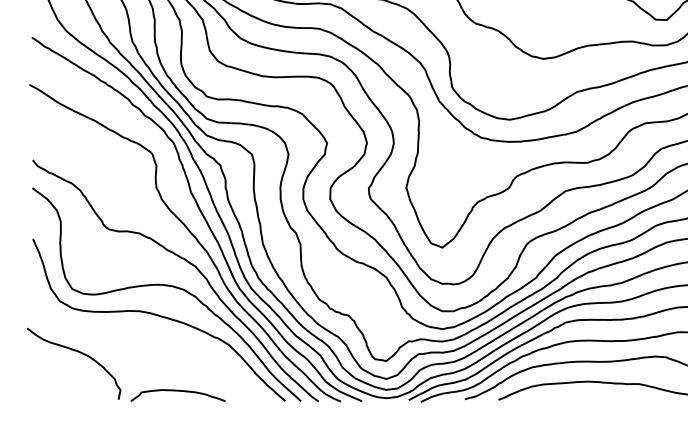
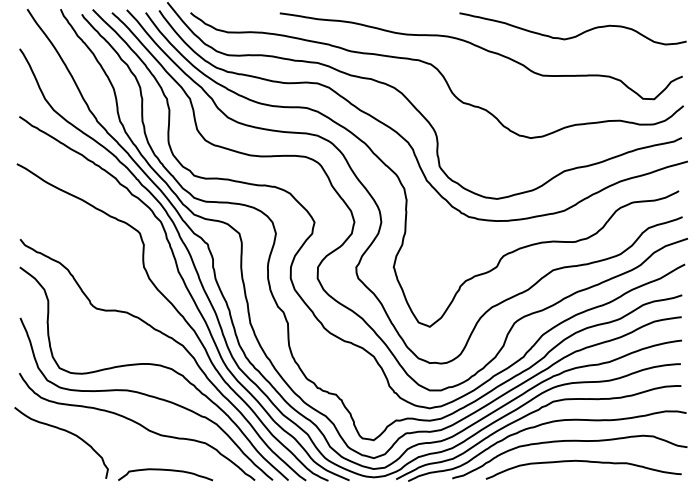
curve: (150, 345) -> (137, 424), added

